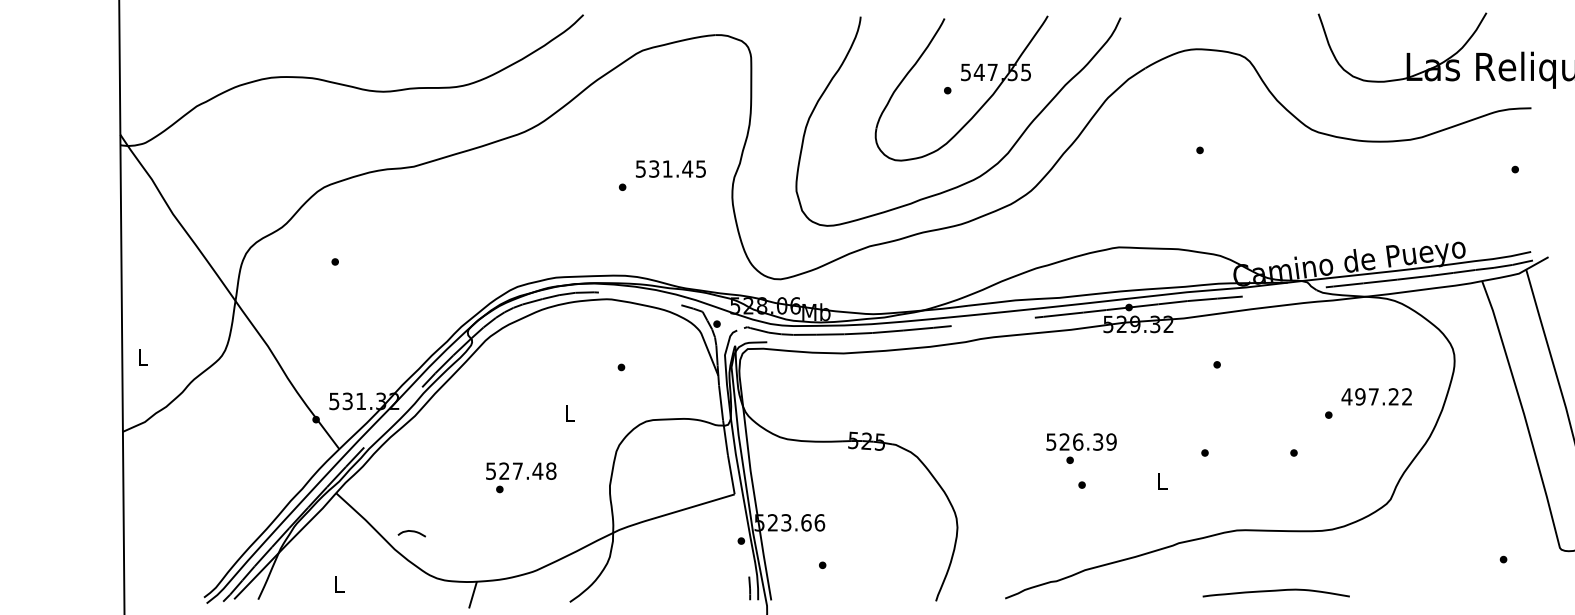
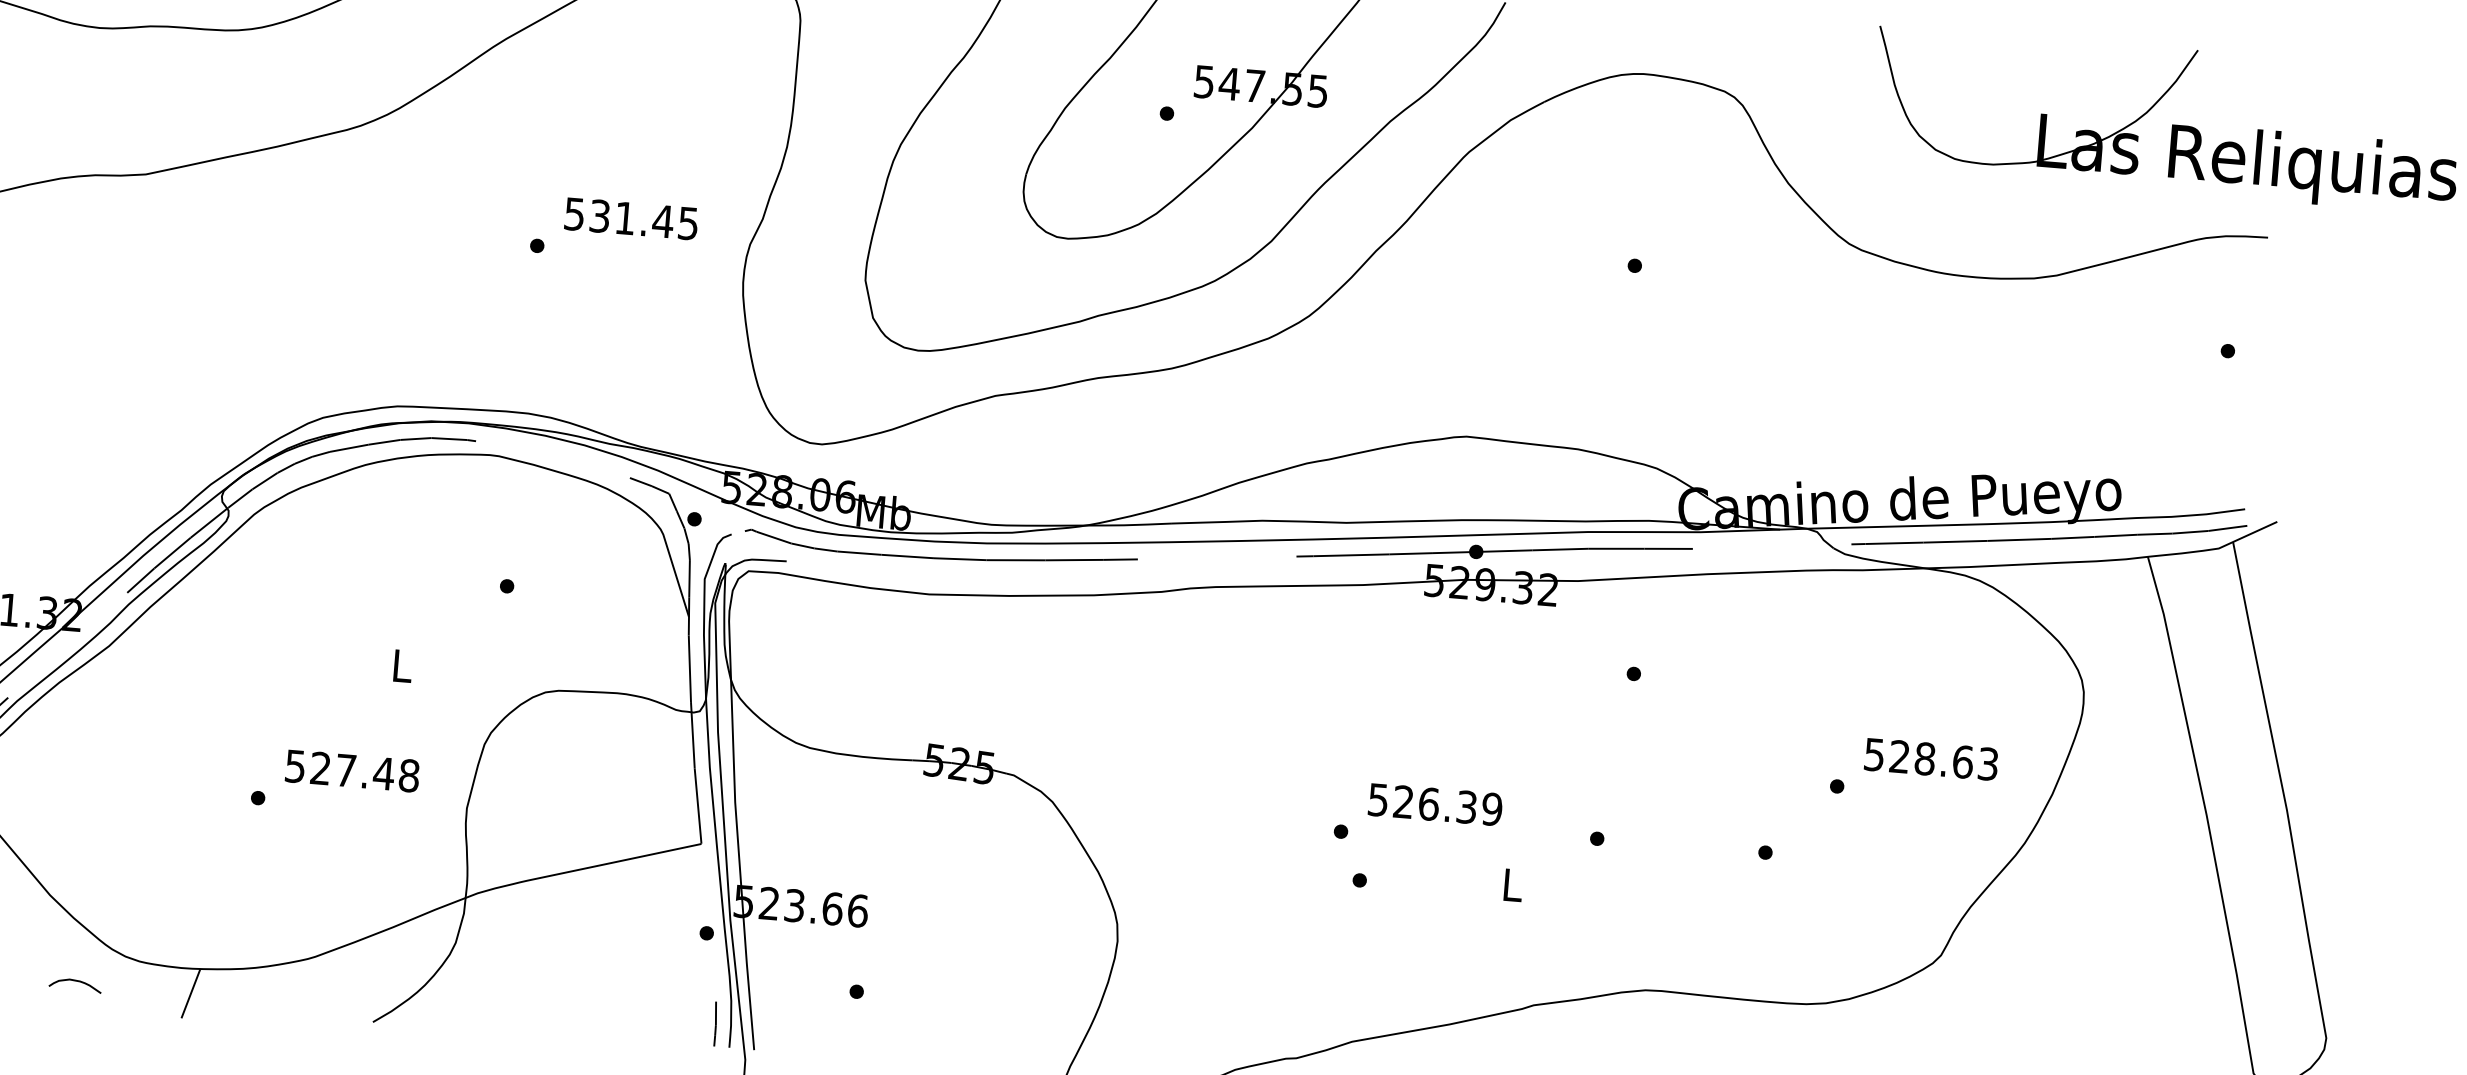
text: (1376, 396) -> (1930, 758), 497.22 -> 528.63
text: (1081, 441) -> (1435, 803), moved
text: (521, 470) -> (353, 769), moved
curve: (411, 532) -> (74, 982), moved

